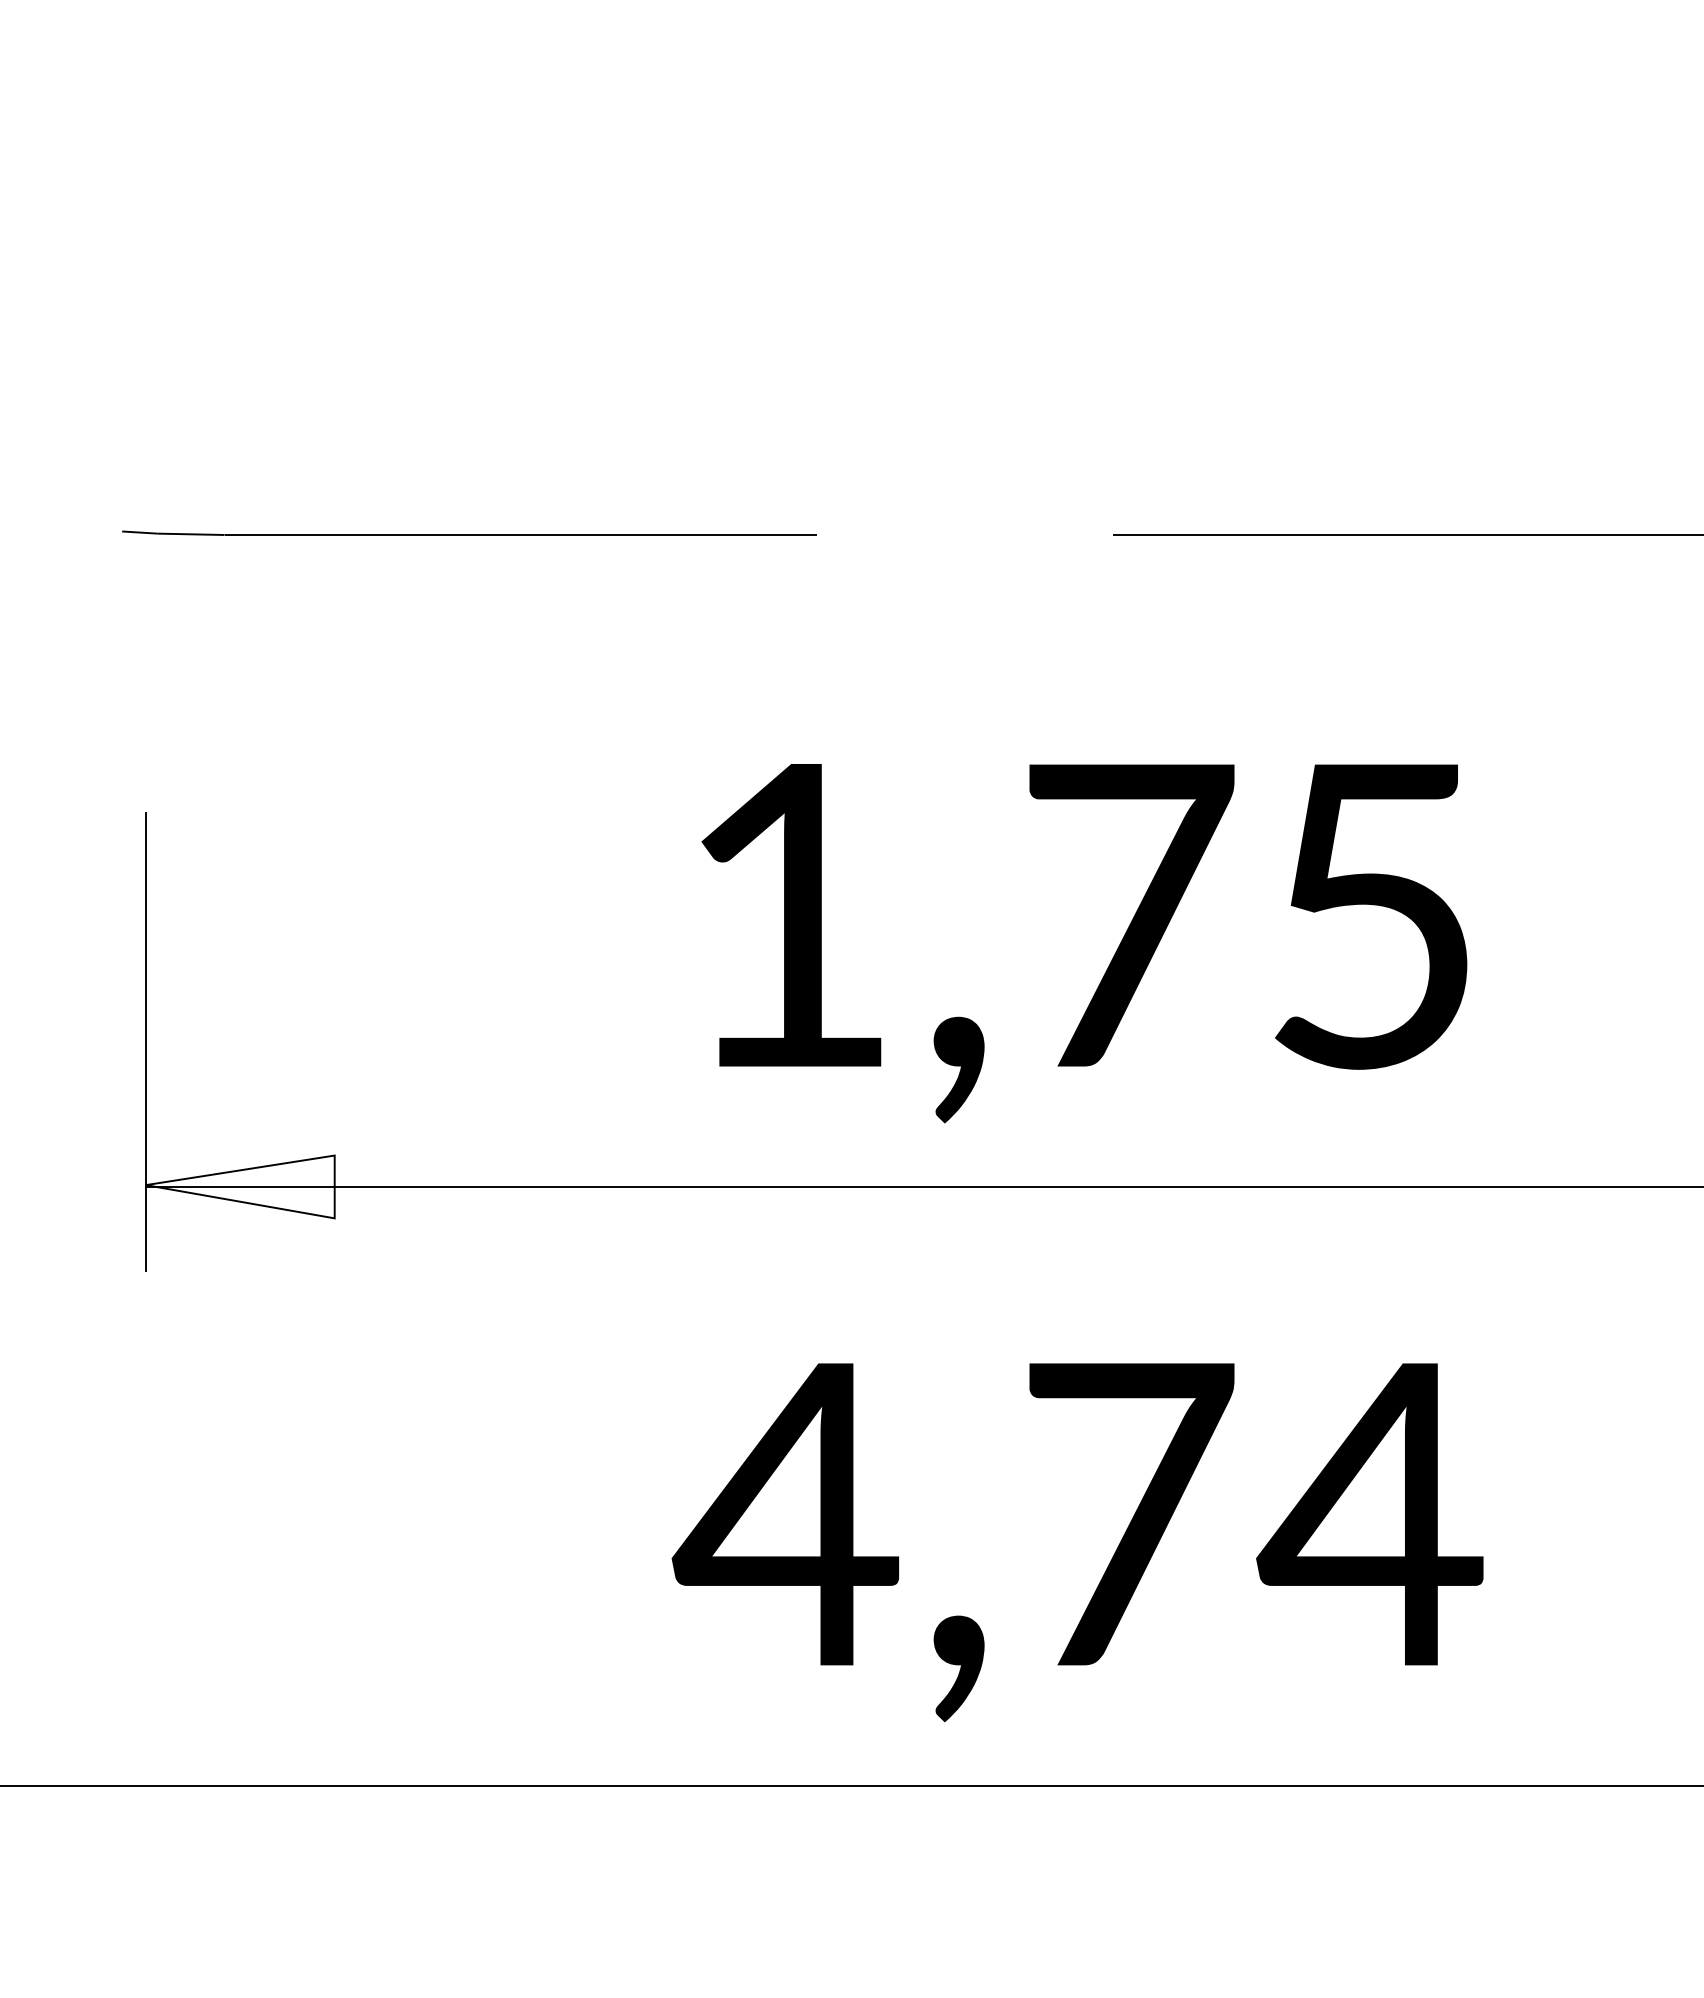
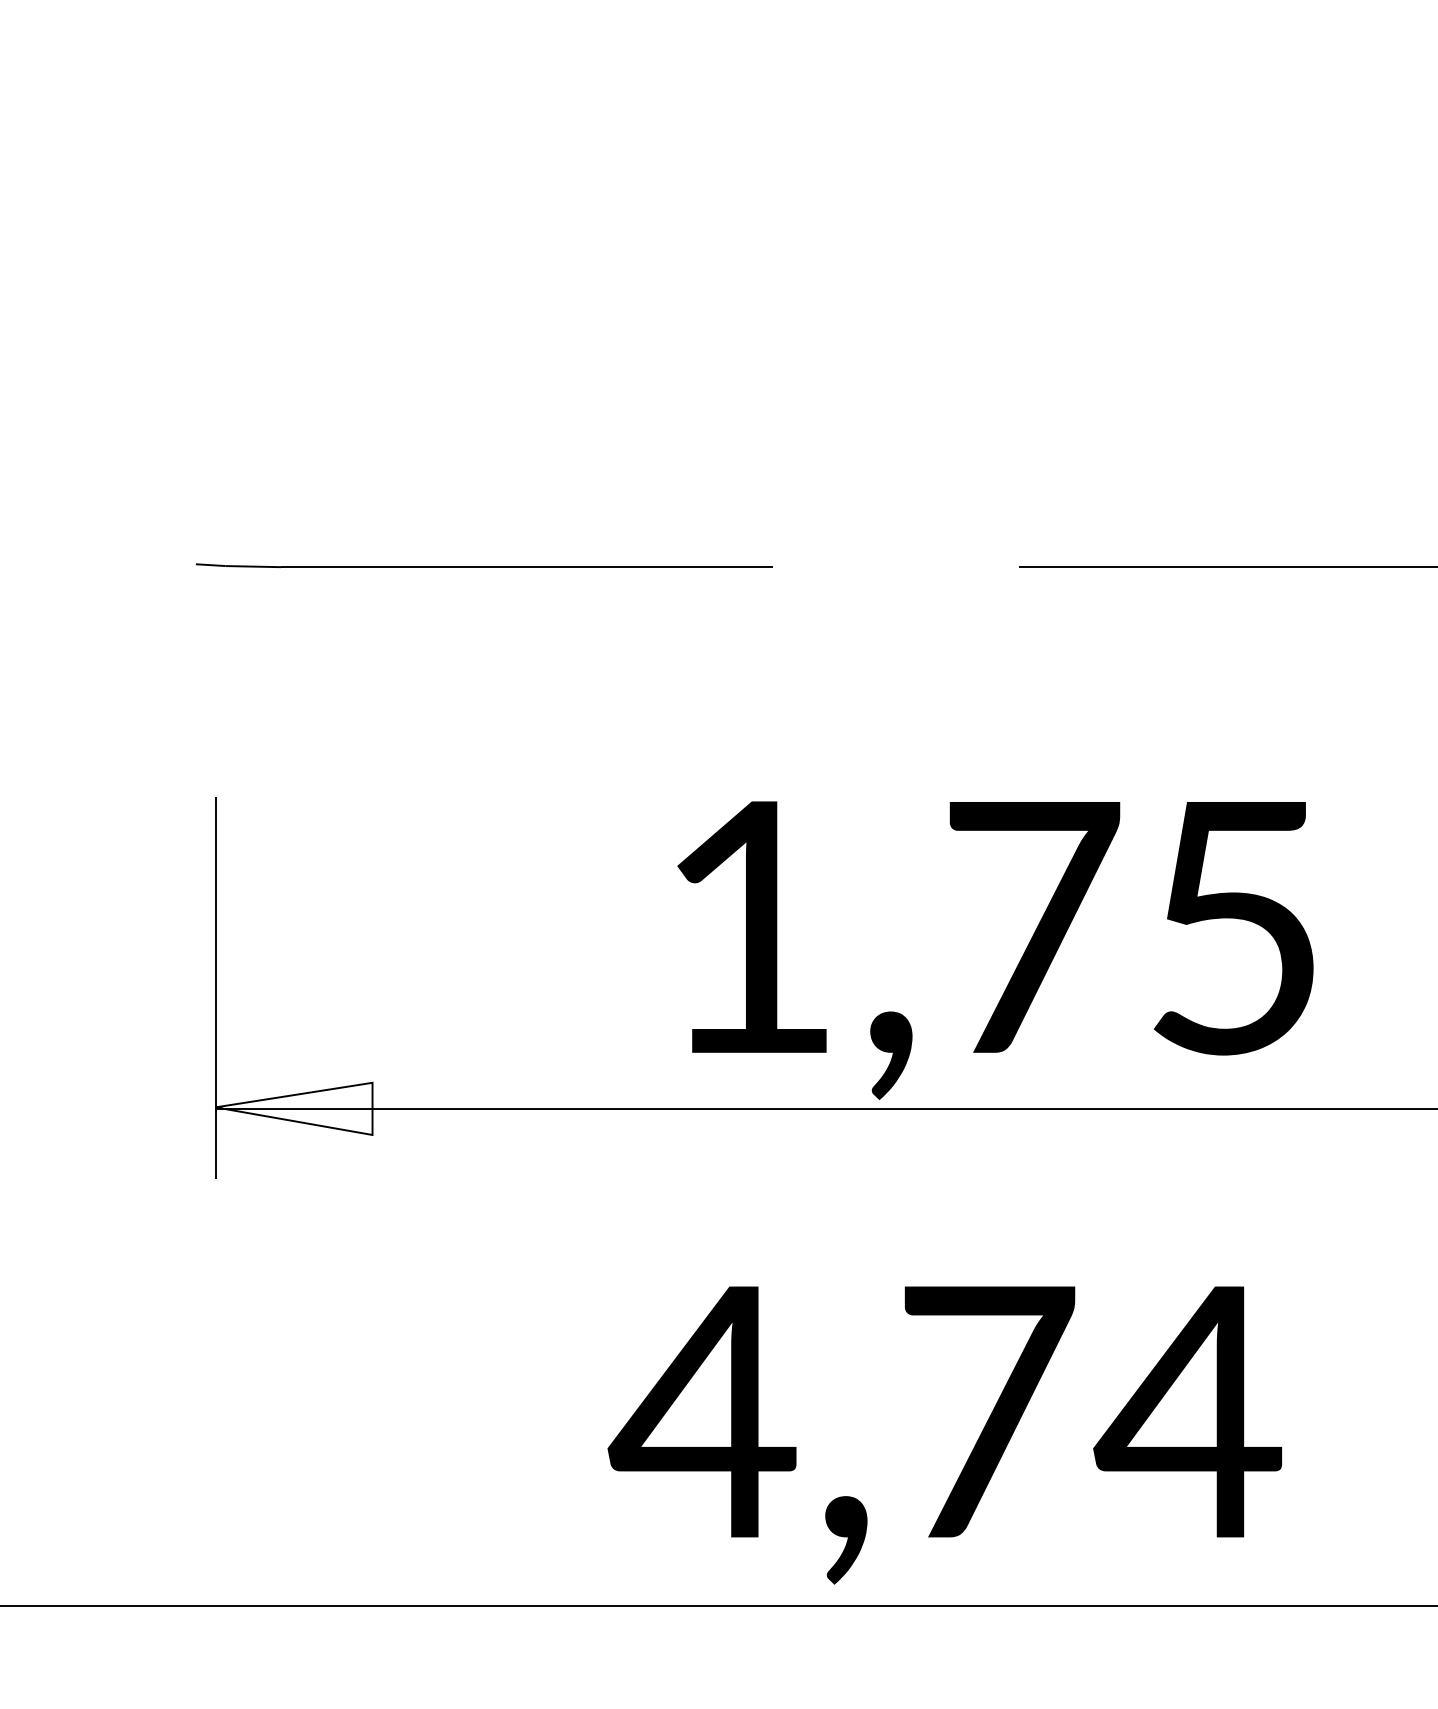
text: (1084, 943) -> (995, 950), moved
text: (1077, 1542) -> (944, 1435), moved

